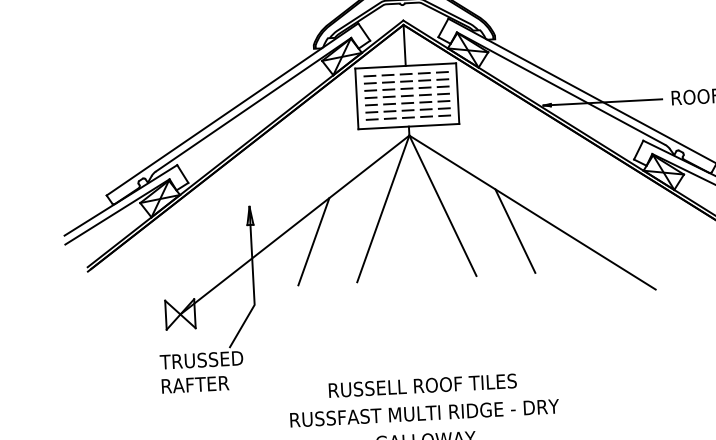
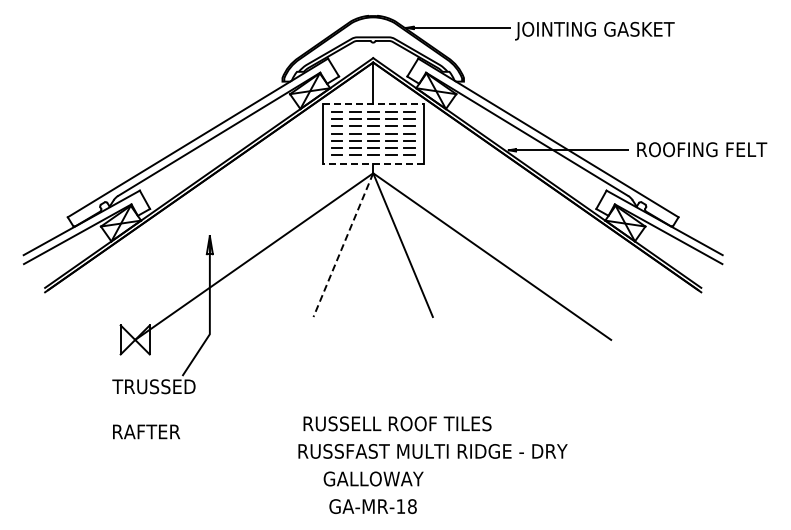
line: (406, 65) -> (373, 103), solid -> dashed
line: (408, 126) -> (372, 164), solid -> dashed
line: (383, 209) -> (343, 245), solid -> dashed
line: (514, 231) -> (473, 274), removed
line: (314, 241) -> (272, 274), removed
text: (195, 384) -> (146, 431), moved
text: (422, 385) -> (397, 423), moved
text: (424, 413) -> (432, 451), moved

